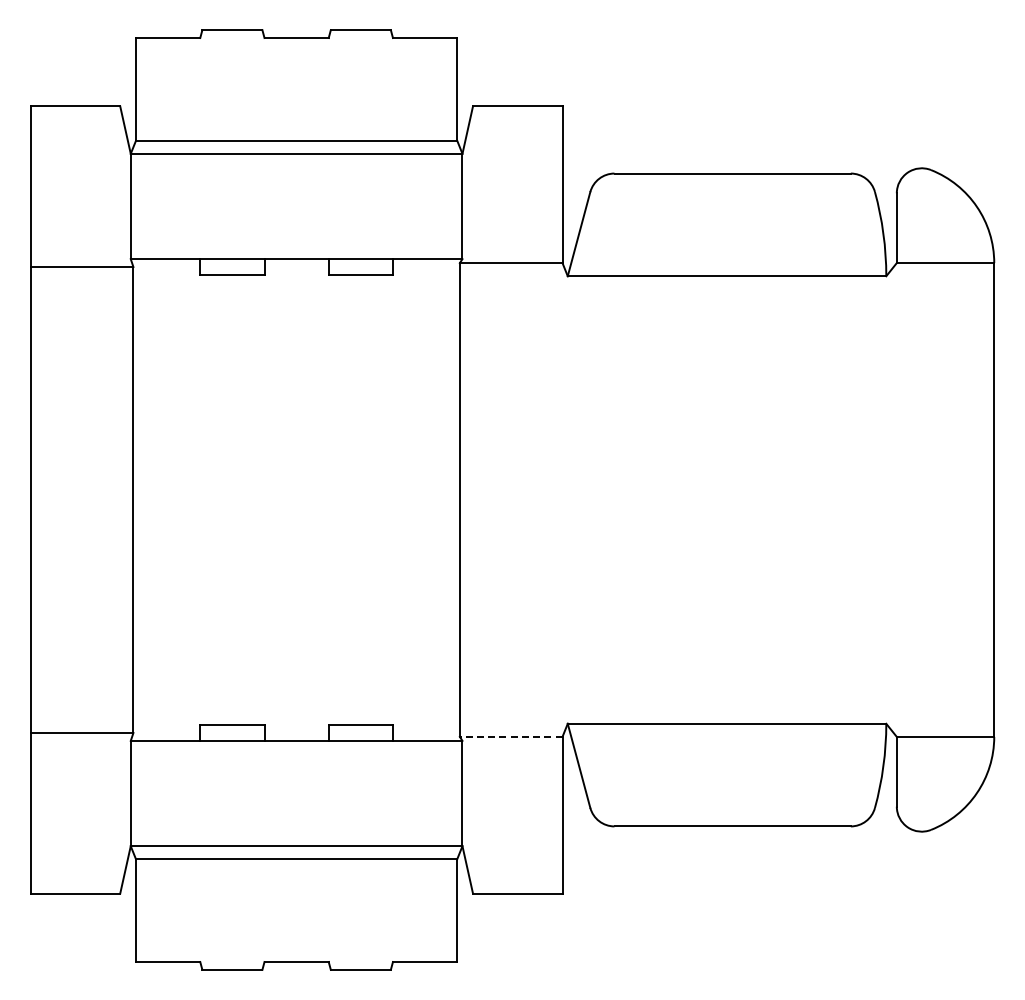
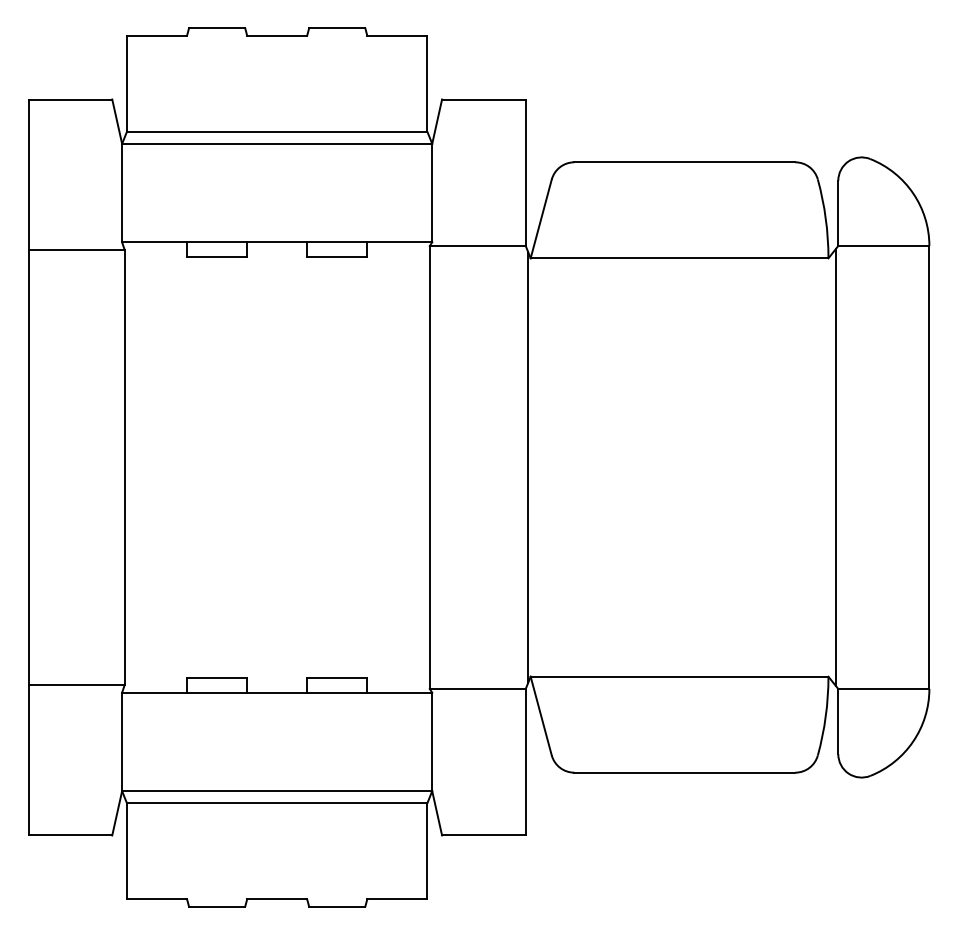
line: (565, 499) -> (528, 467), added
line: (894, 499) -> (836, 467), added
line: (510, 736) -> (477, 688), dashed -> solid

